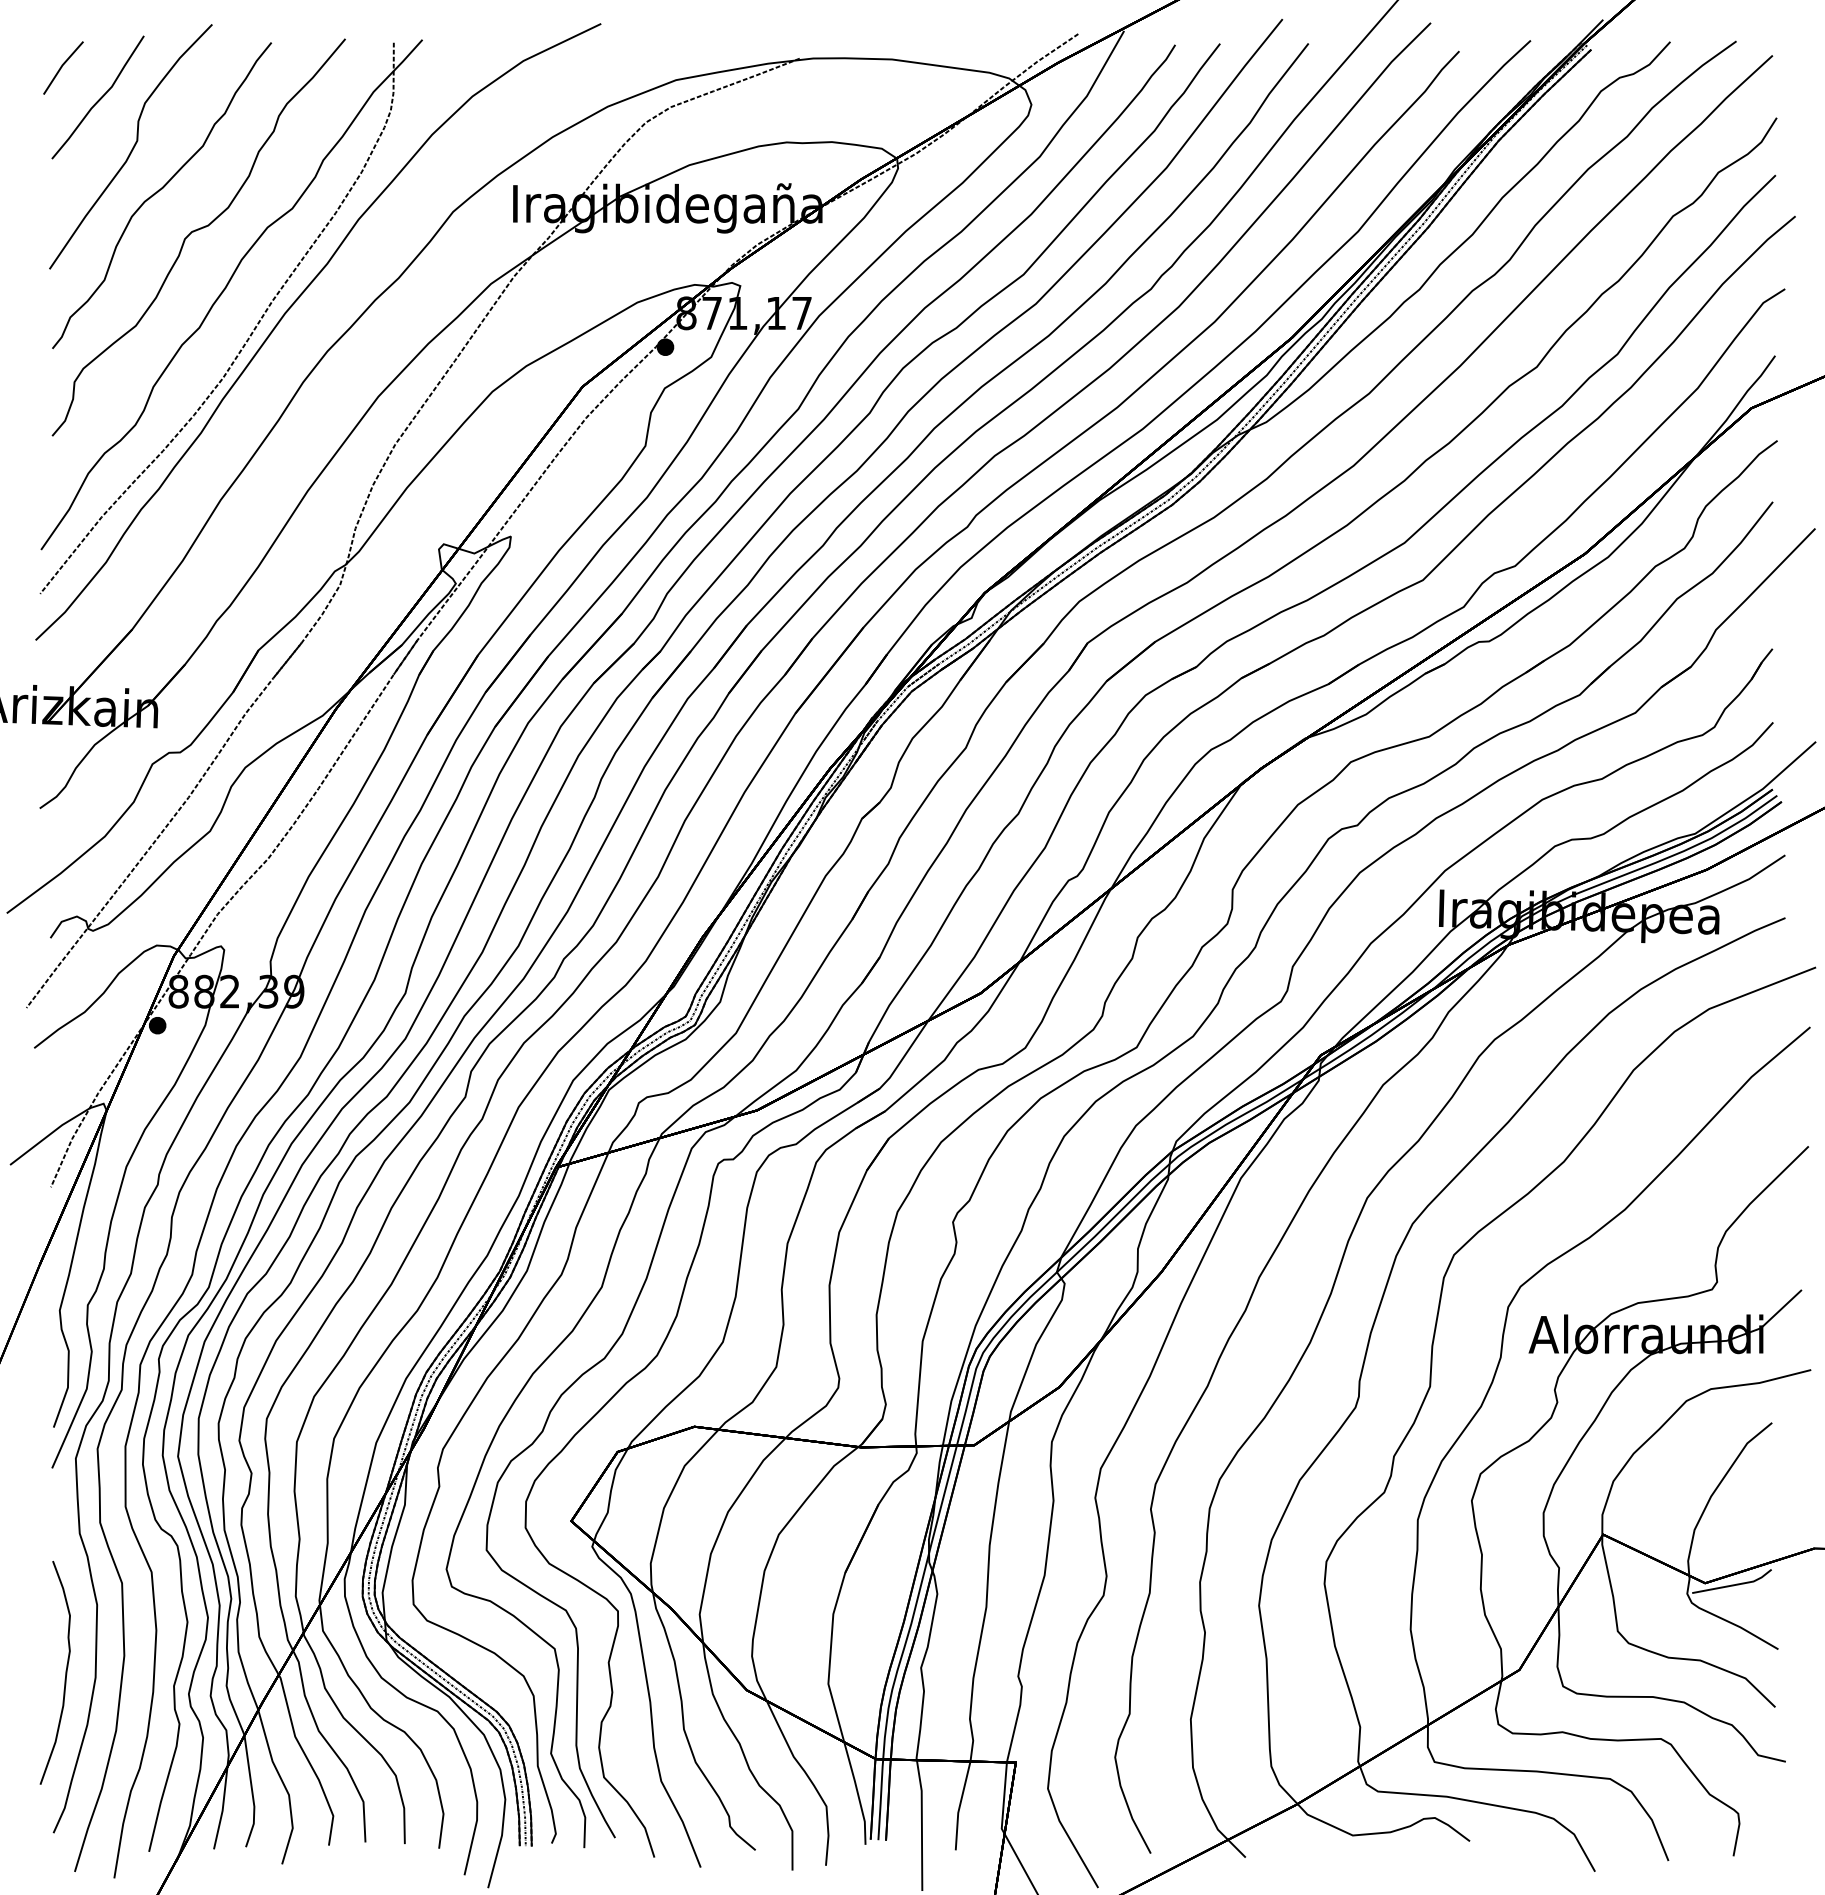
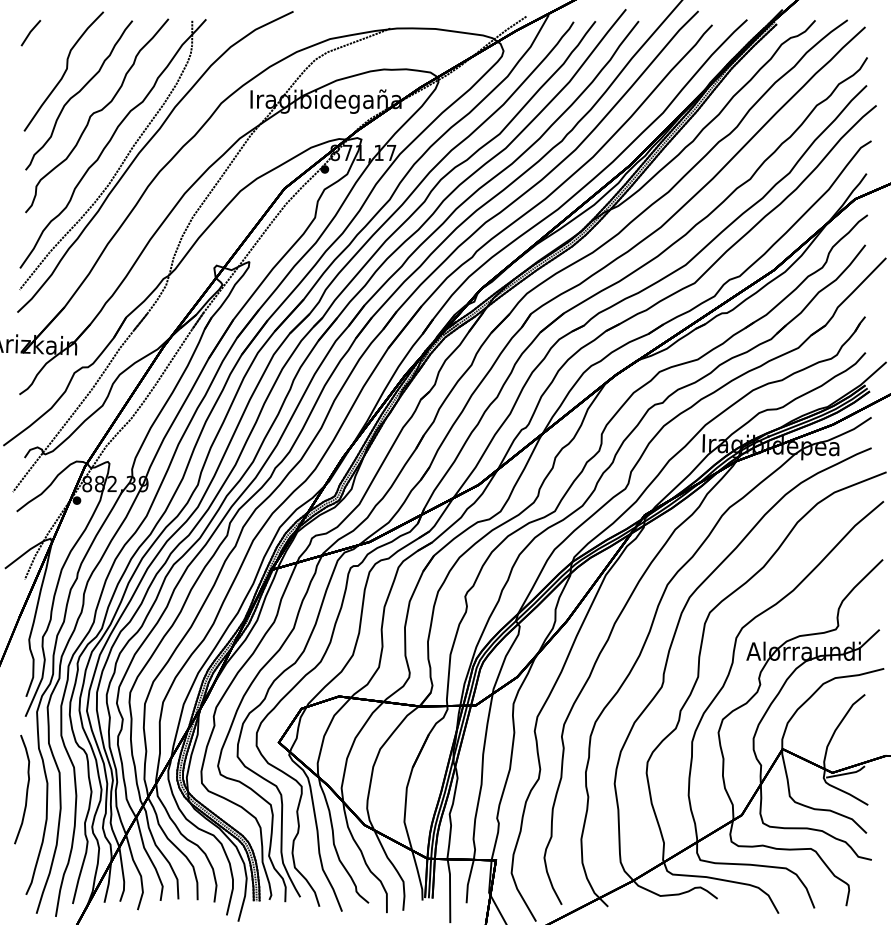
curve: (99, 97) -> (48, 47), removed
curve: (64, 1672) -> (26, 789), moved

